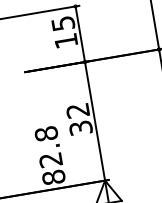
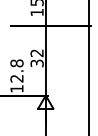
text: (52, 177) -> (16, 88), 82.8 -> 12.8

